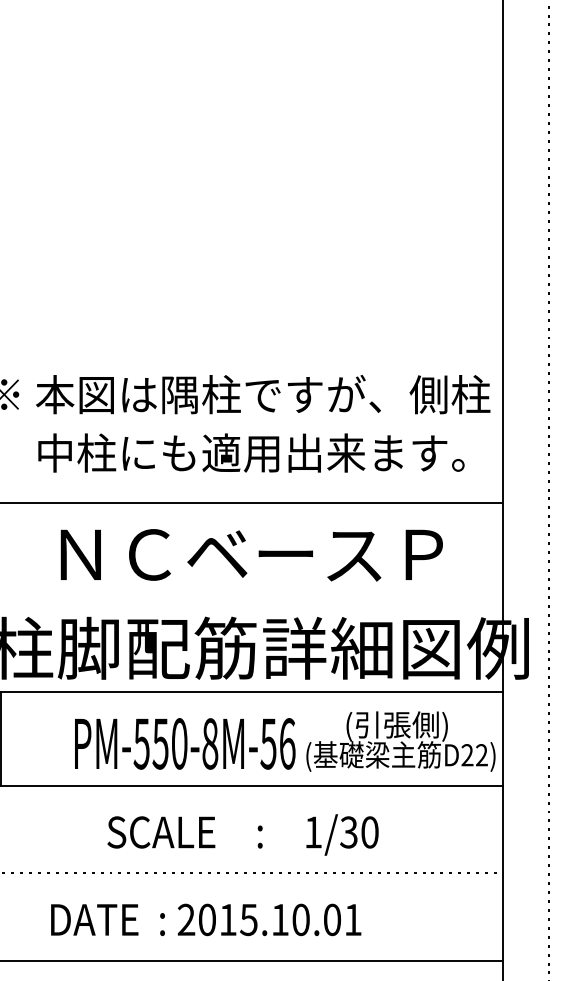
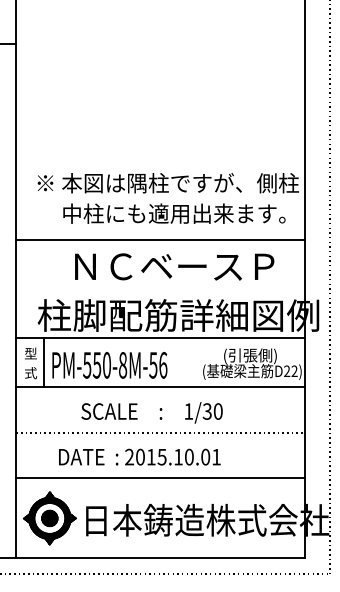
text: (184, 744) -> (109, 365), moved
text: (241, 834) -> (151, 412), moved
text: (205, 918) -> (139, 456), moved

